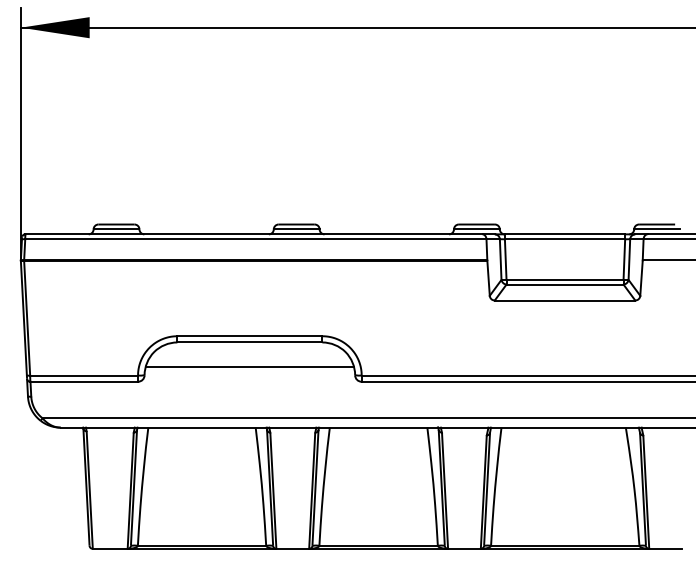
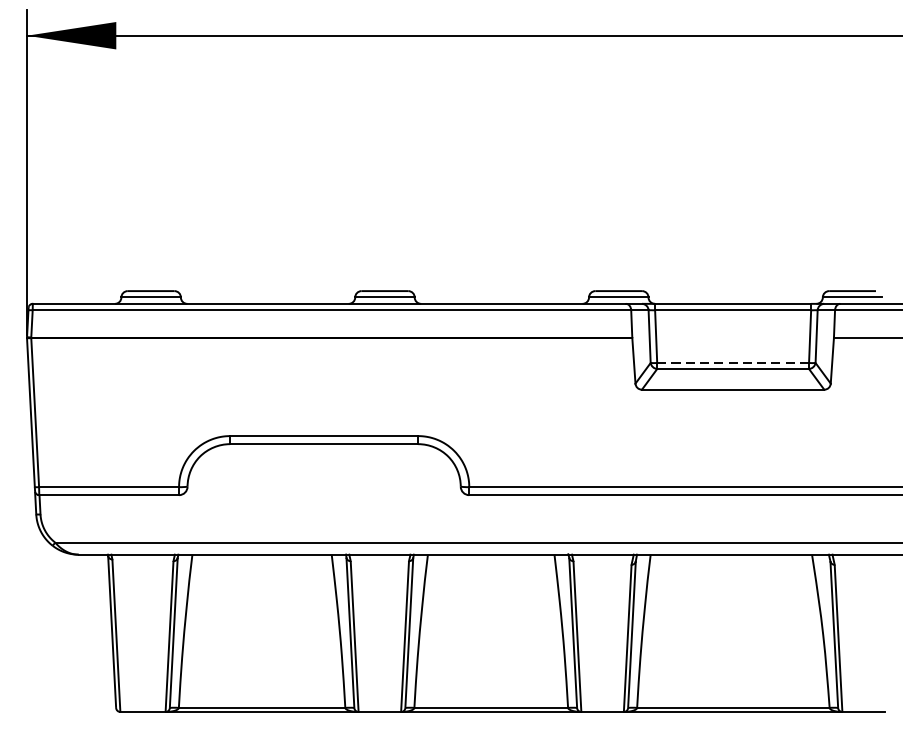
line: (565, 279) -> (733, 362), solid -> dashed
line: (249, 367) -> (323, 476), removed

